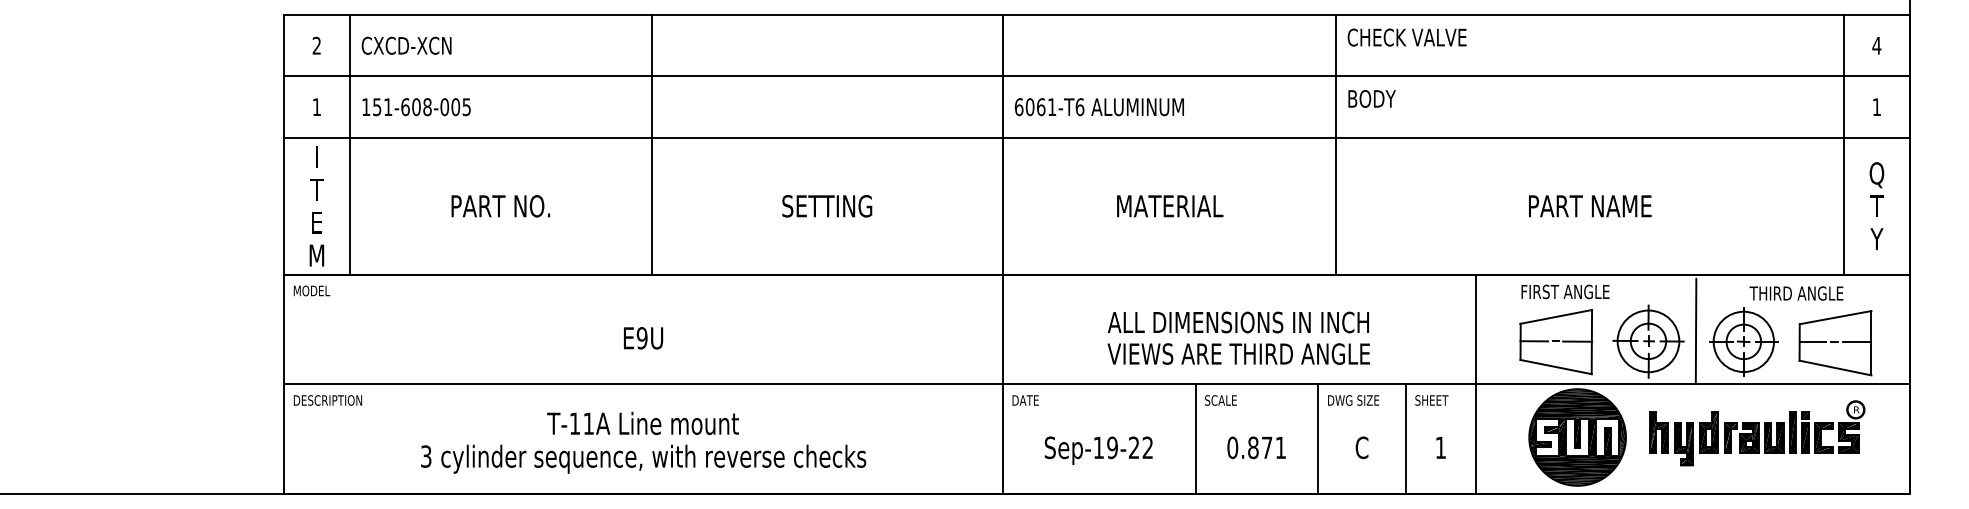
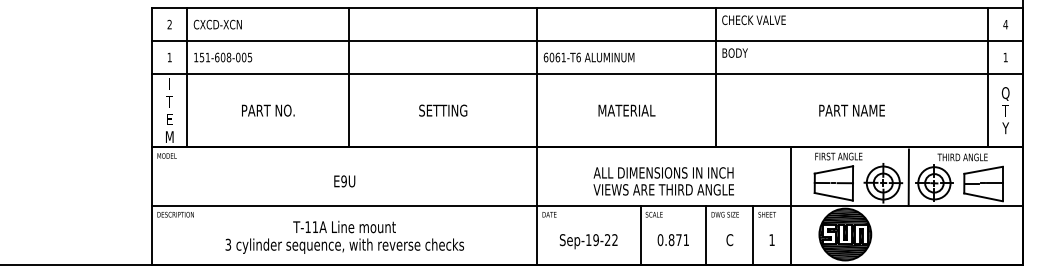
part: (1757, 433) -> (941, 232), removed

